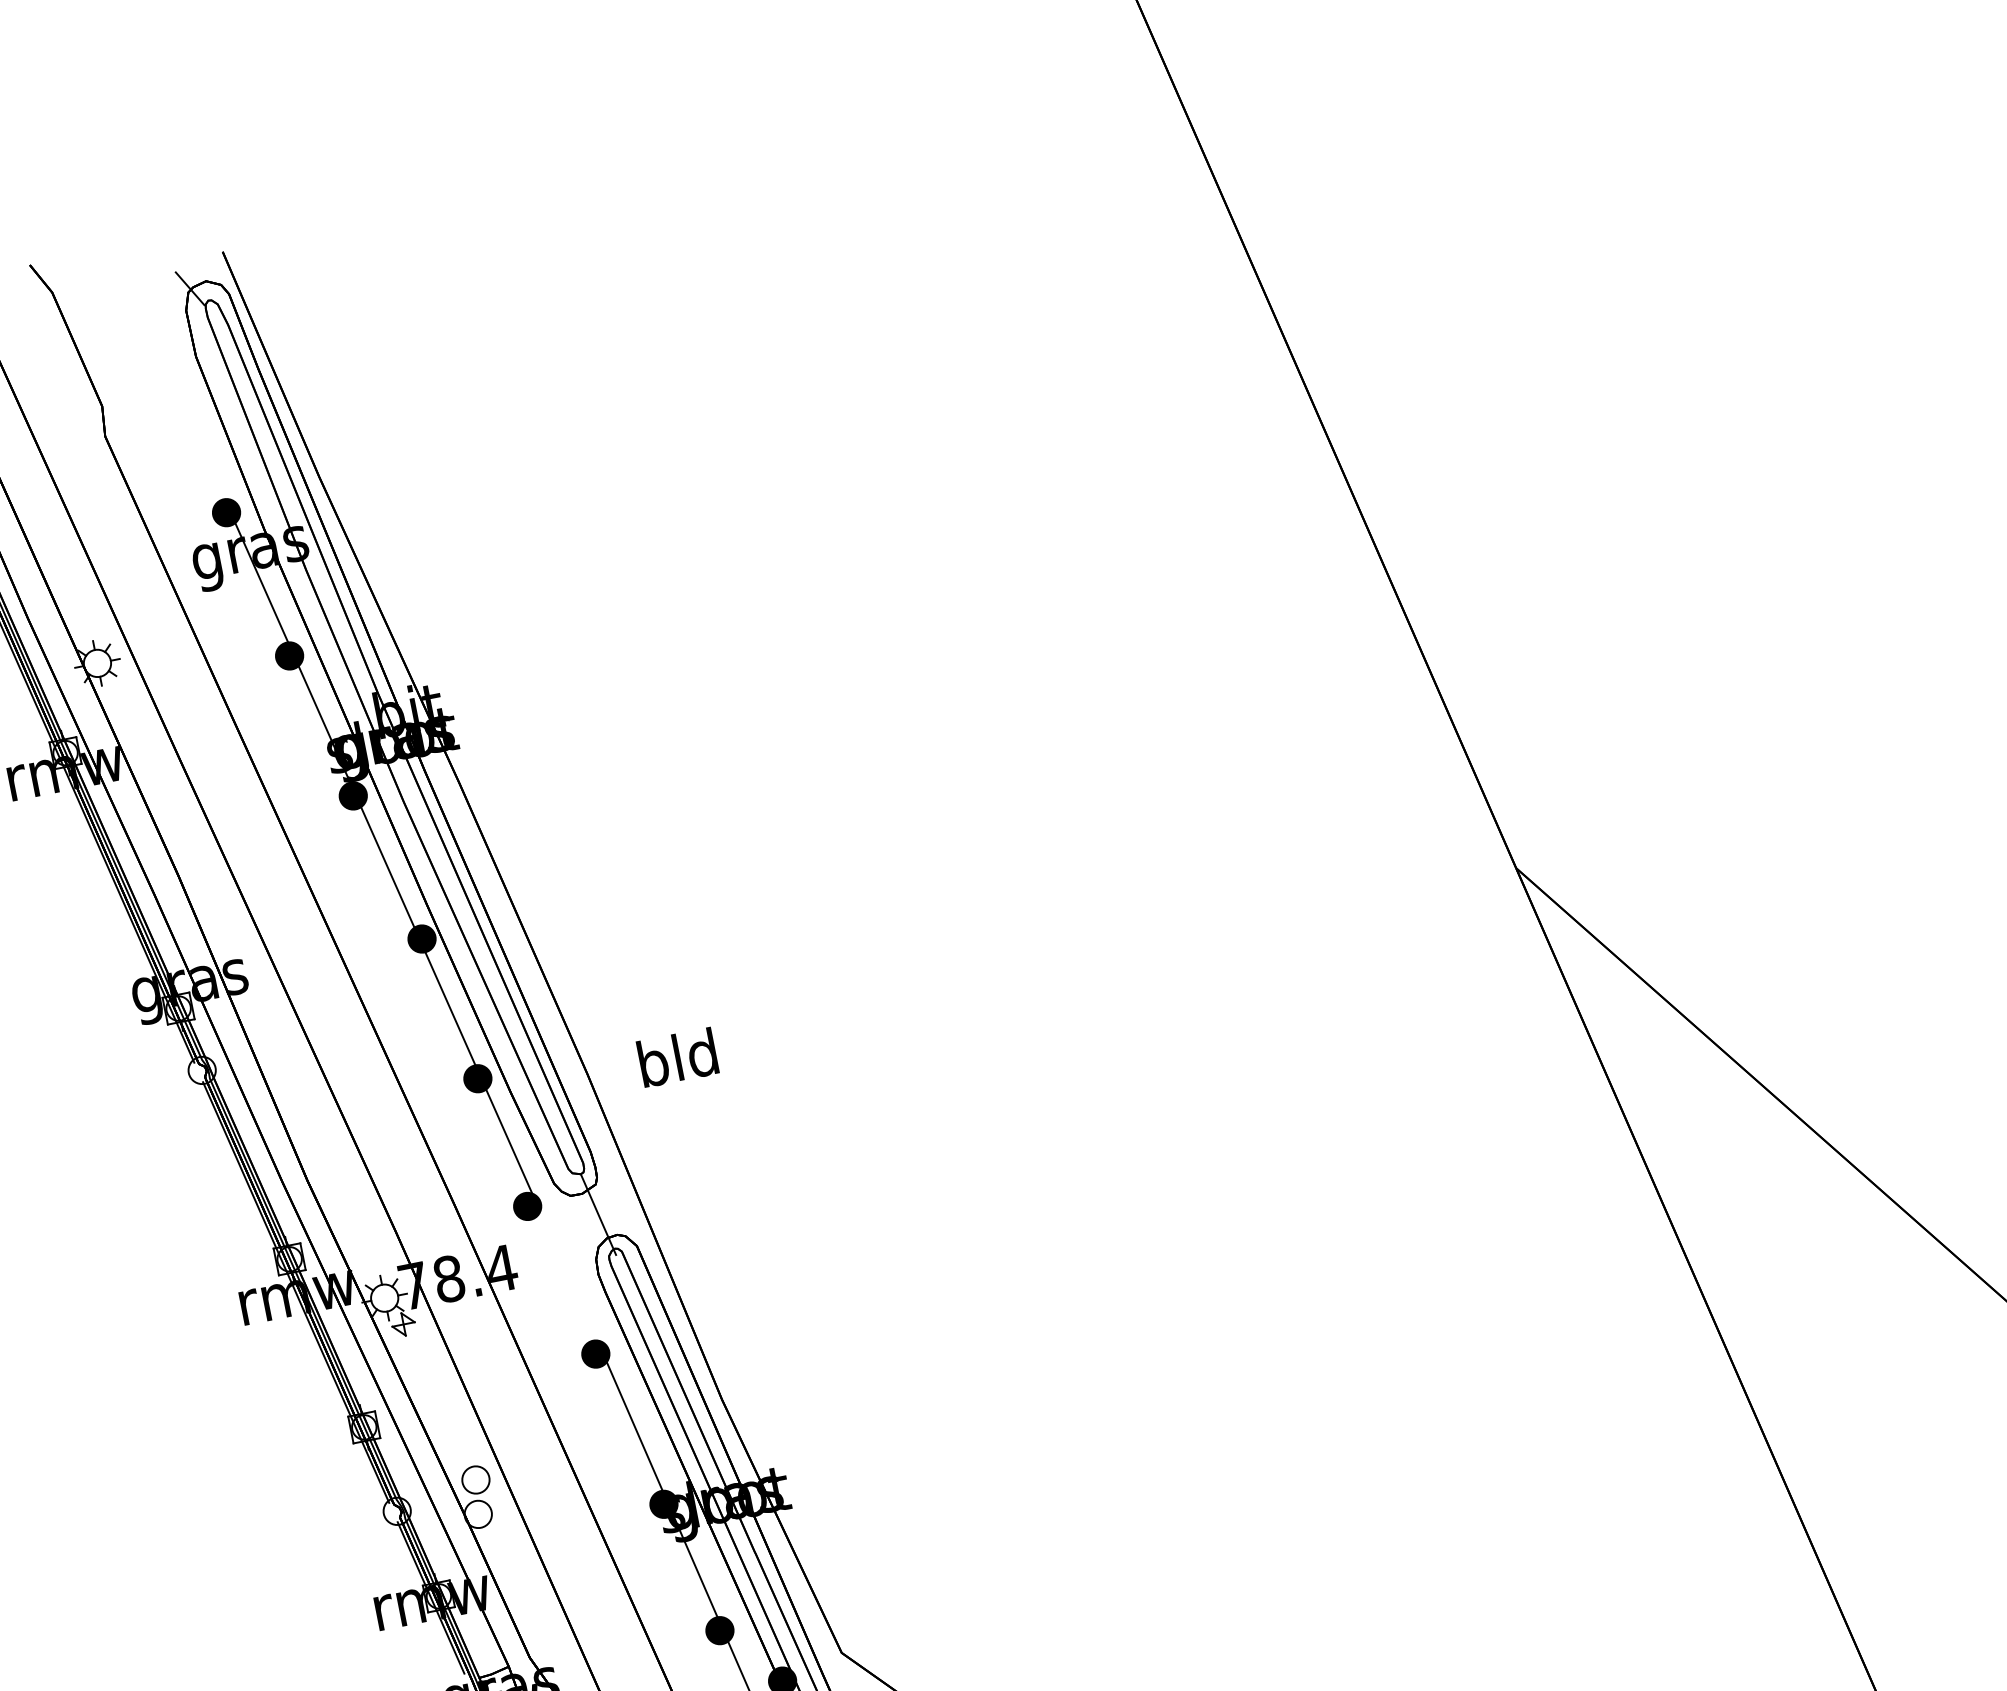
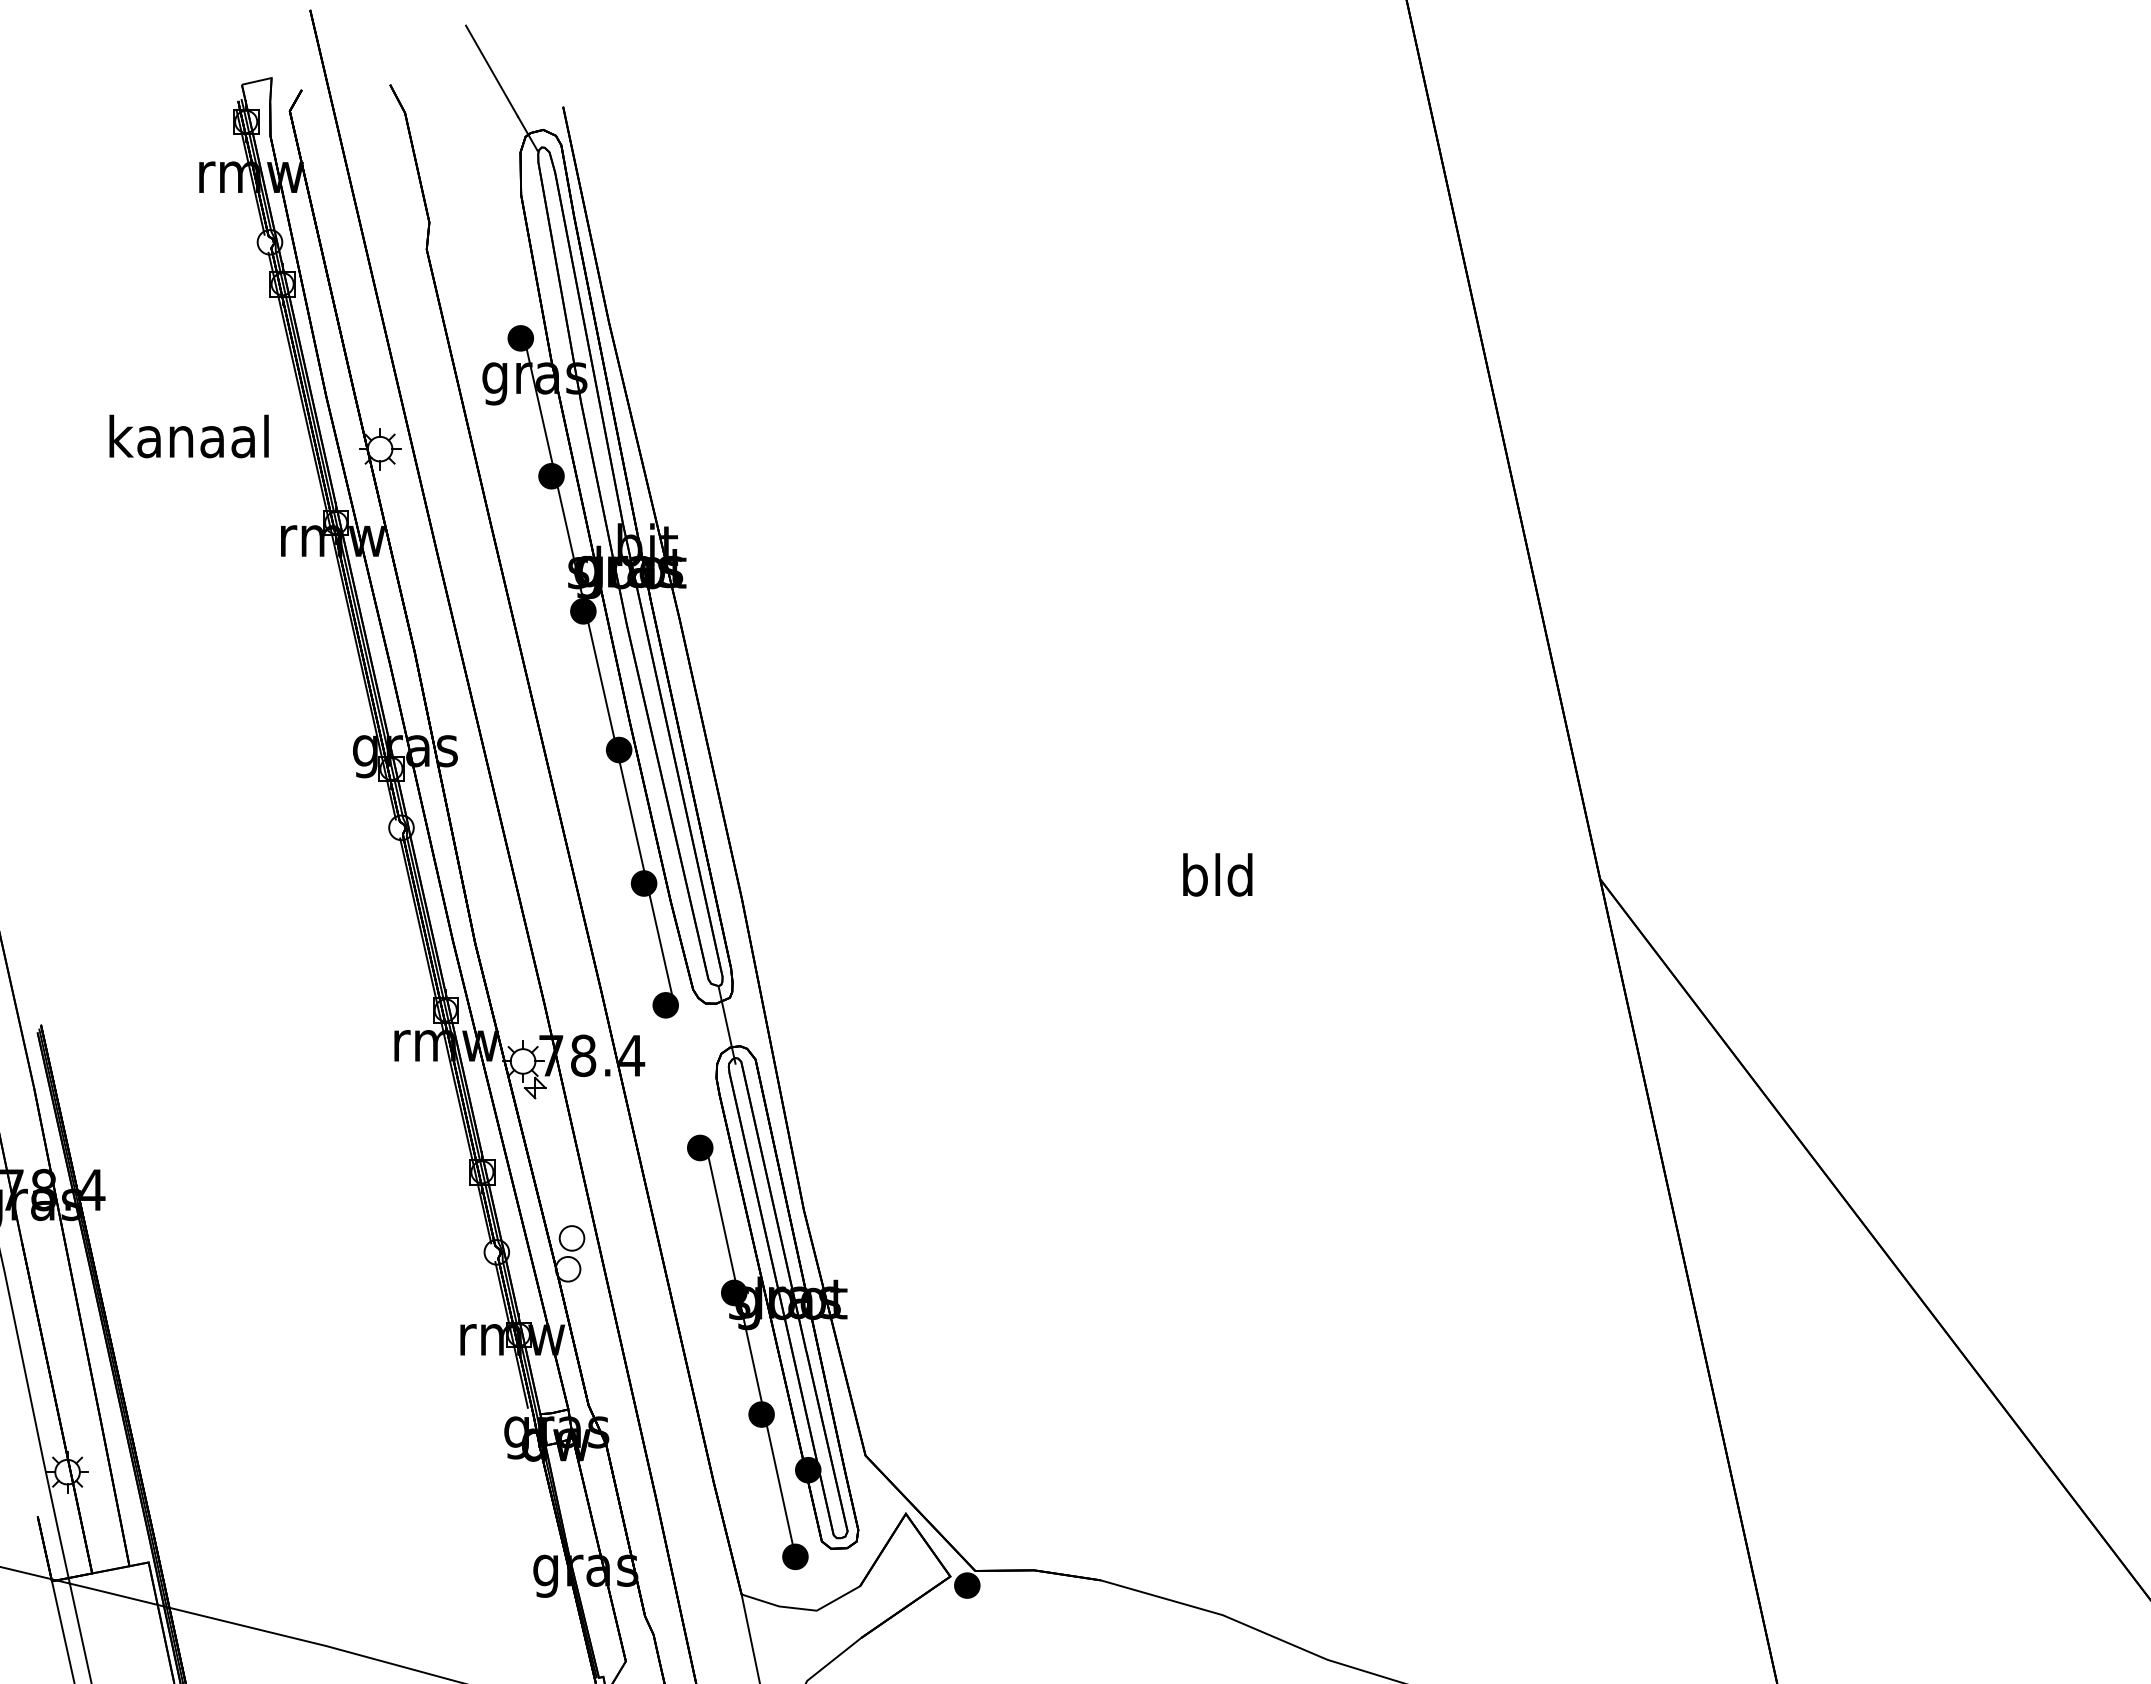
line: (138, 227) -> (492, 70), added
text: (677, 1057) -> (1217, 874), moved

